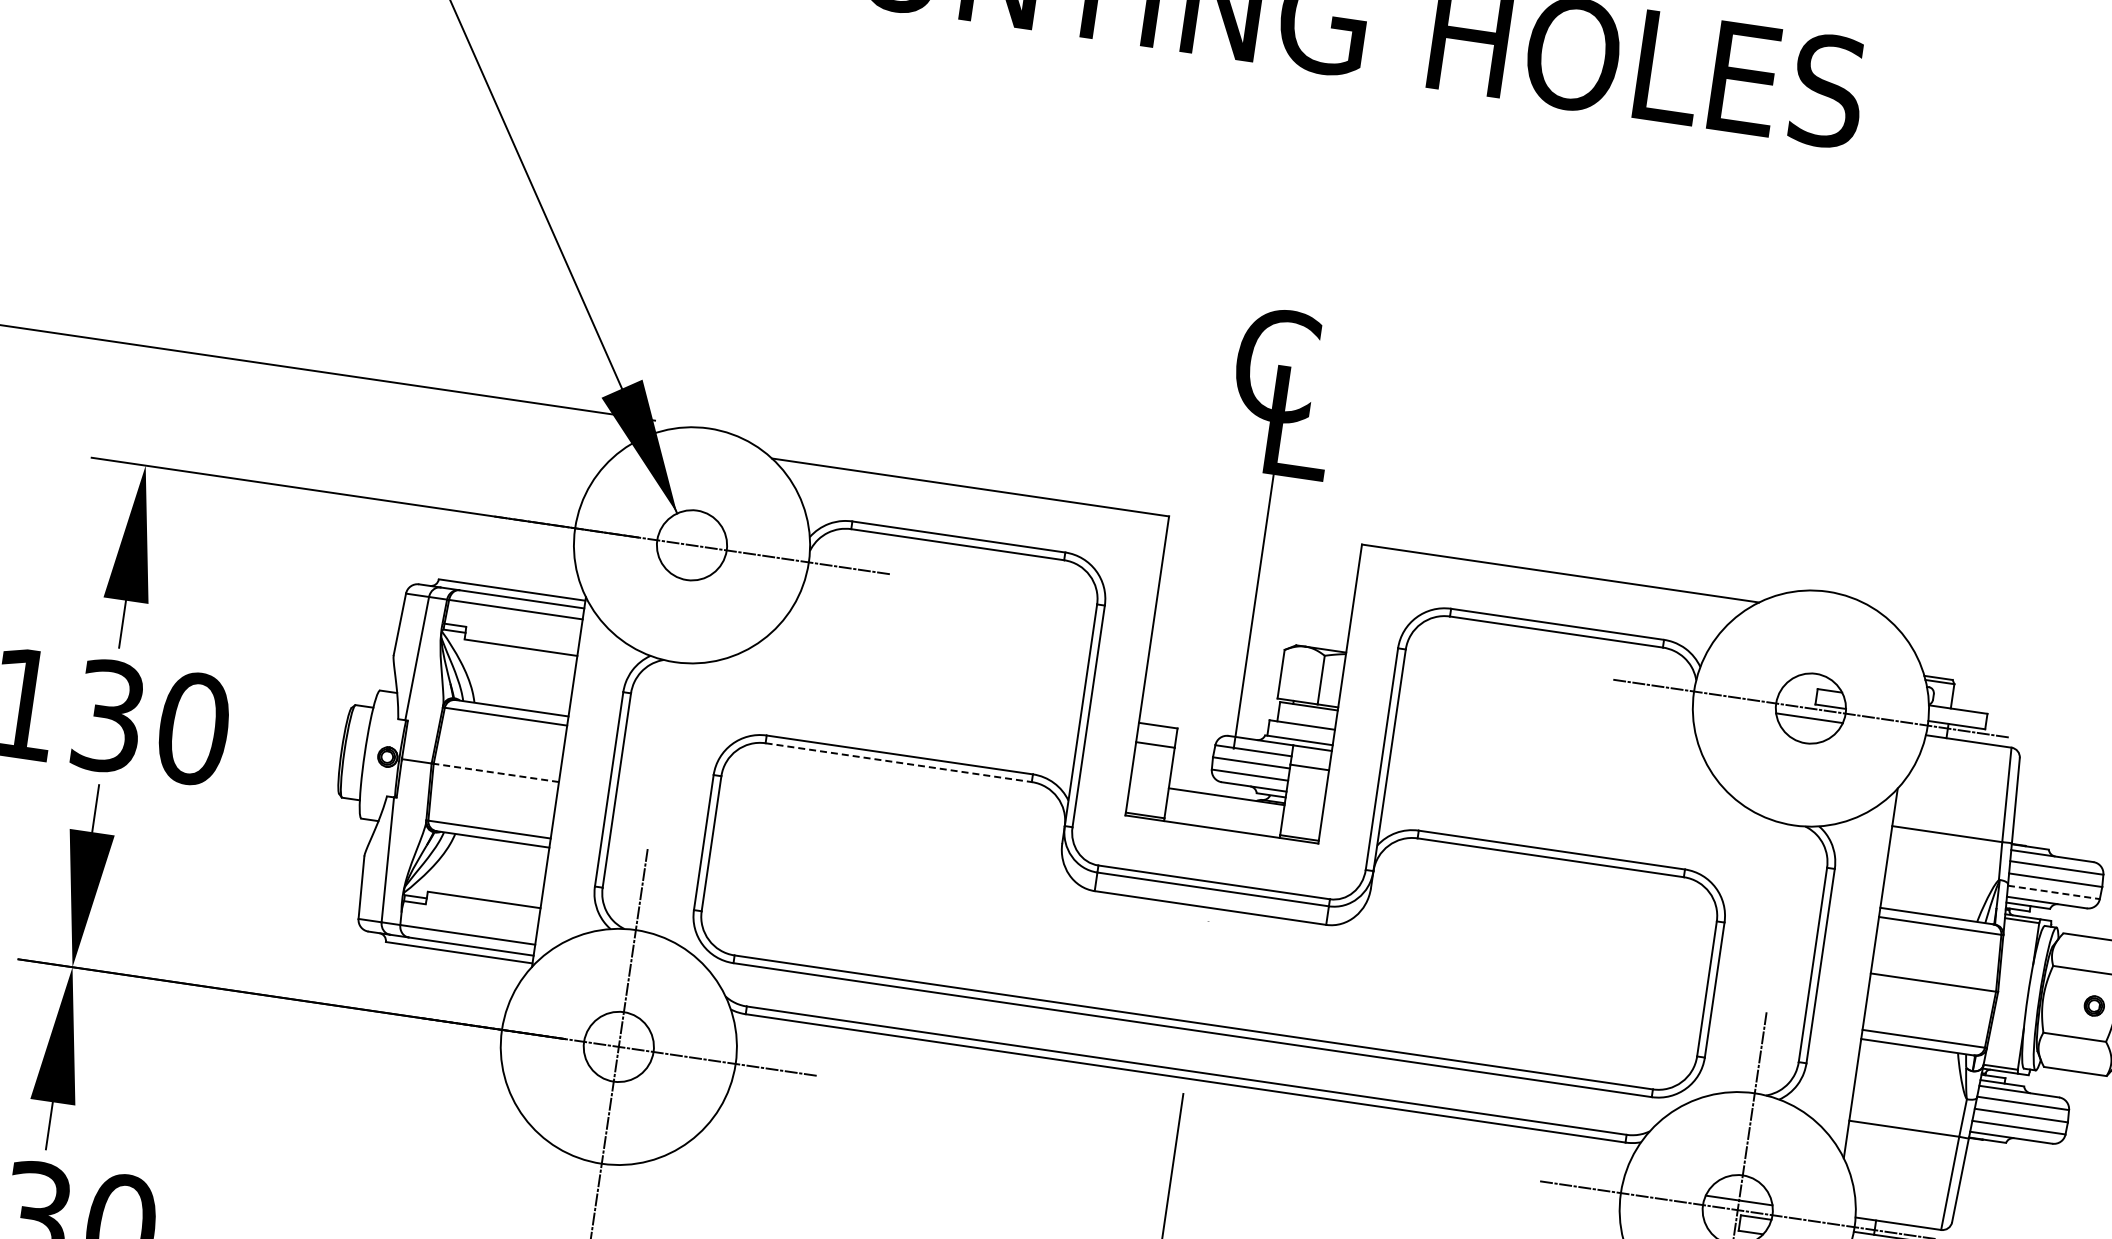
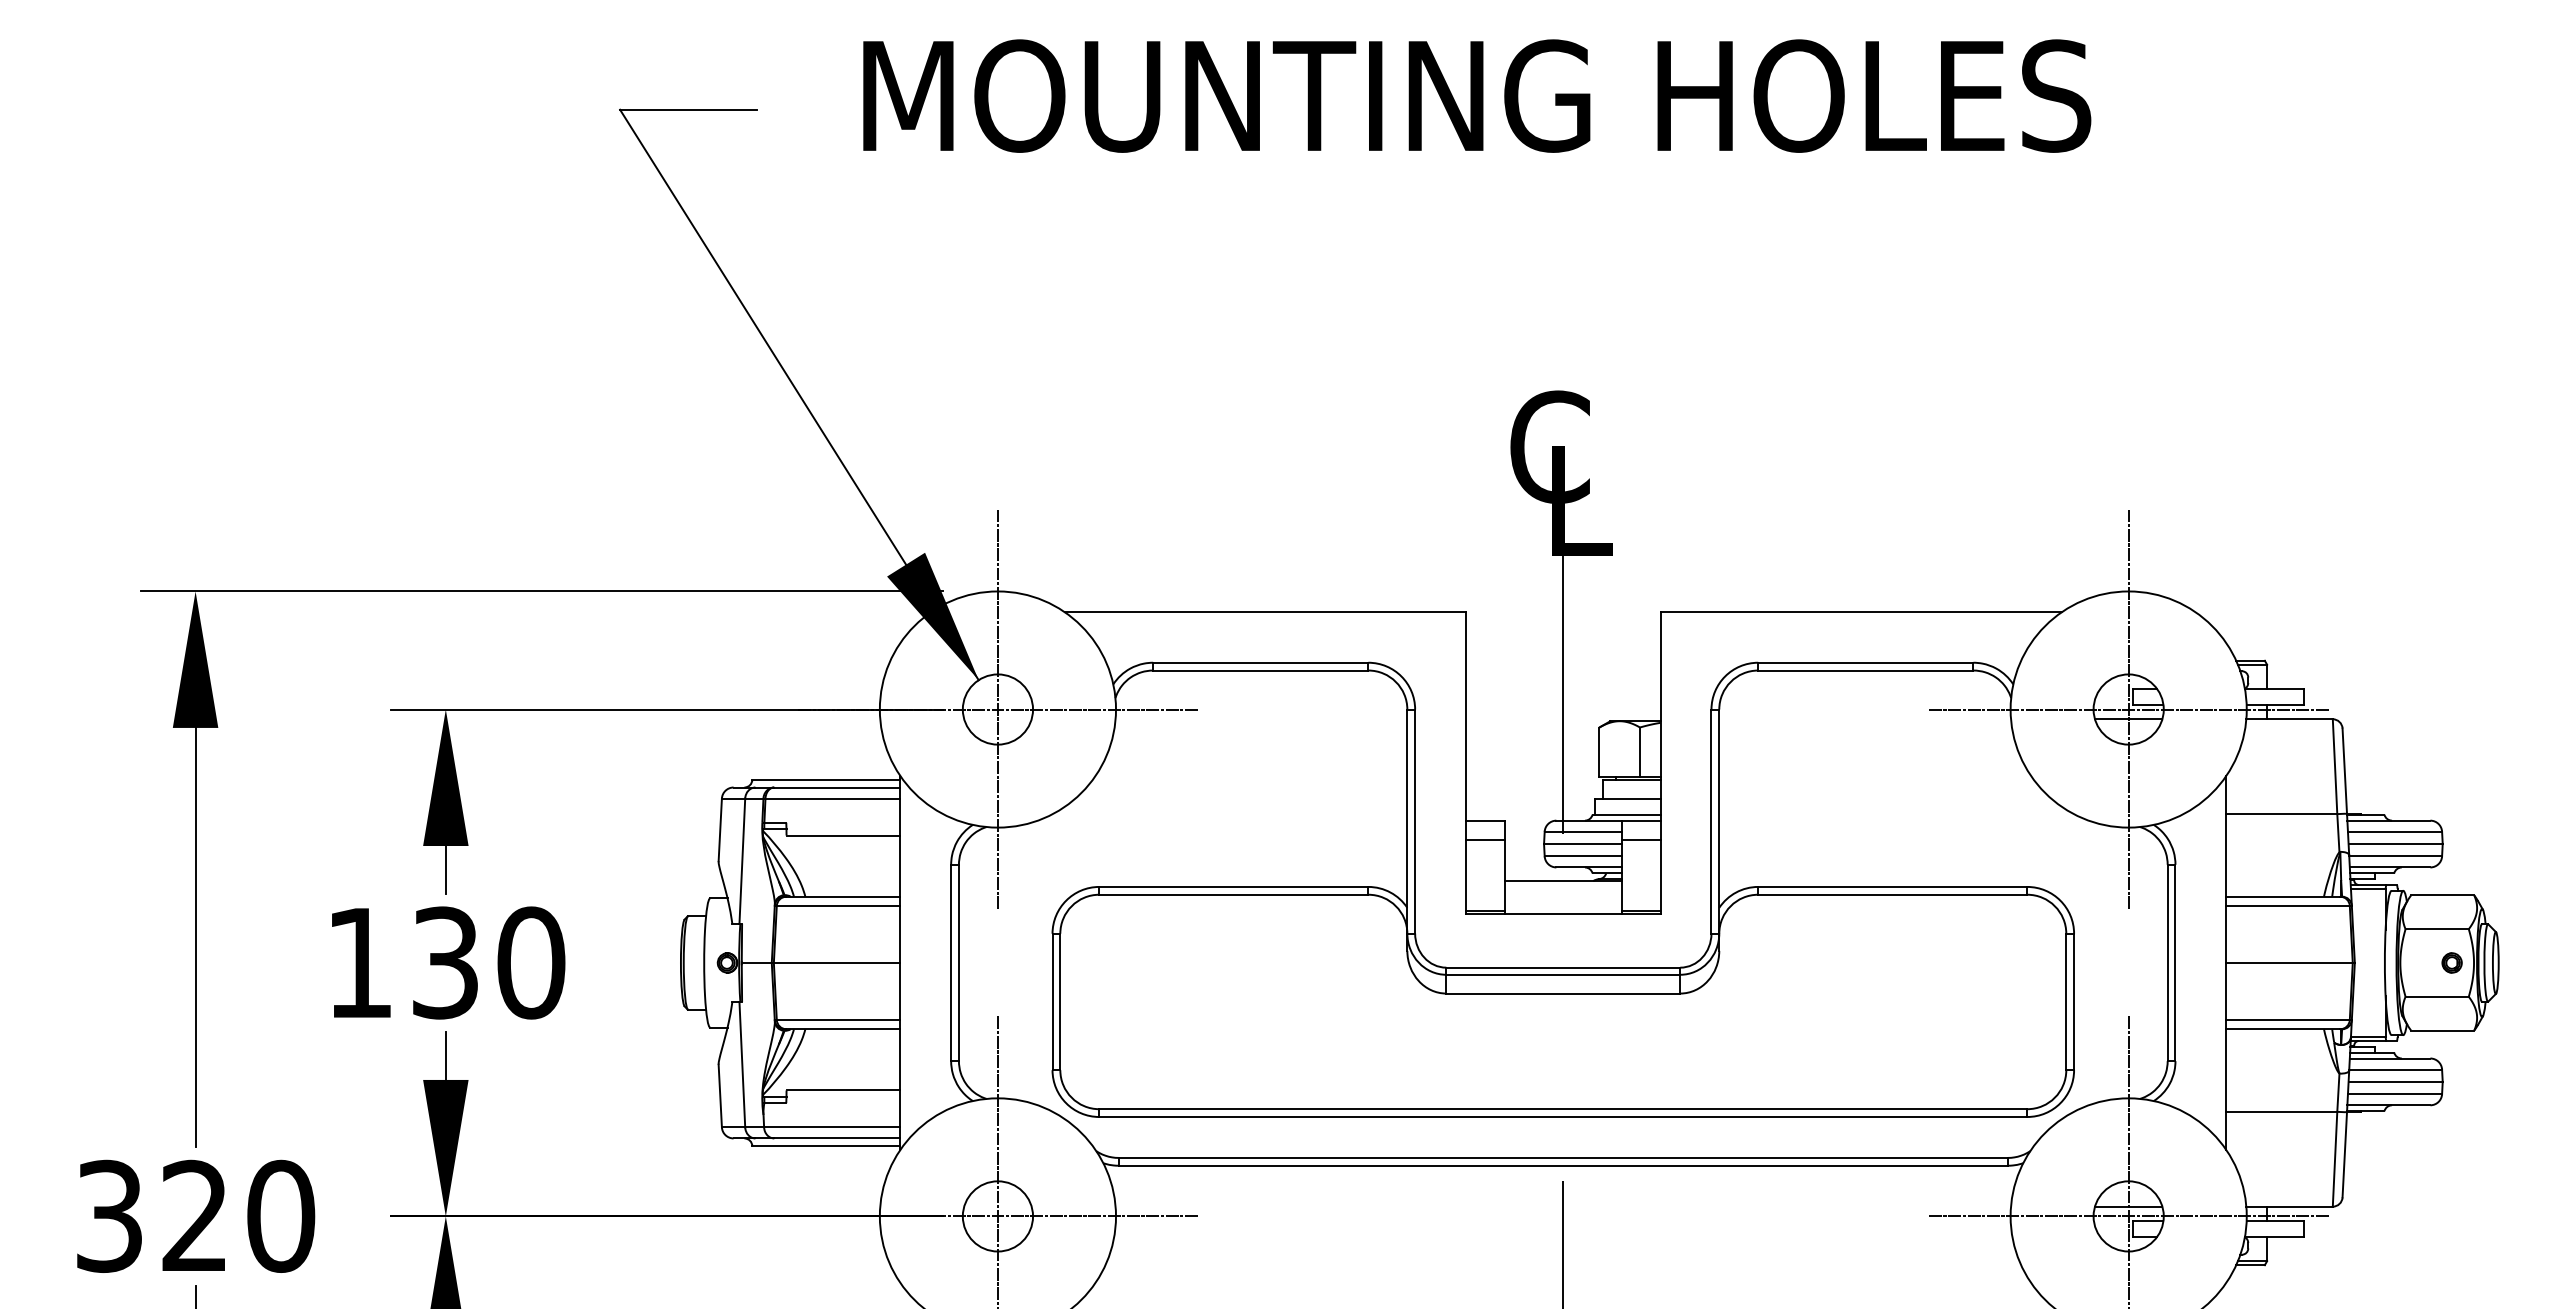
line: (691, 545) -> (997, 709), added
line: (1810, 708) -> (2128, 709), added
line: (898, 762) -> (1233, 894), dashed -> solid
line: (495, 772) -> (836, 962), dashed -> solid
line: (2054, 892) -> (2396, 856), dashed -> solid

